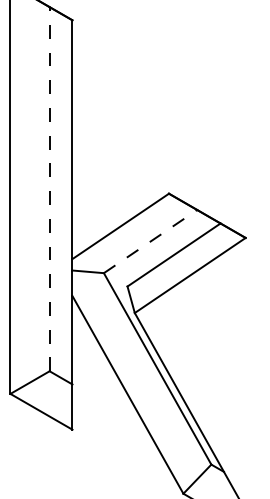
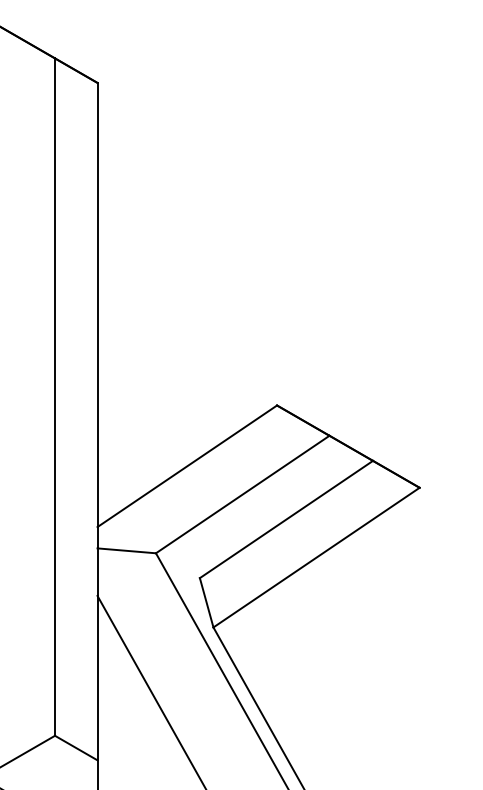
line: (49, 188) -> (54, 395), dashed -> solid
line: (150, 241) -> (242, 494), dashed -> solid

